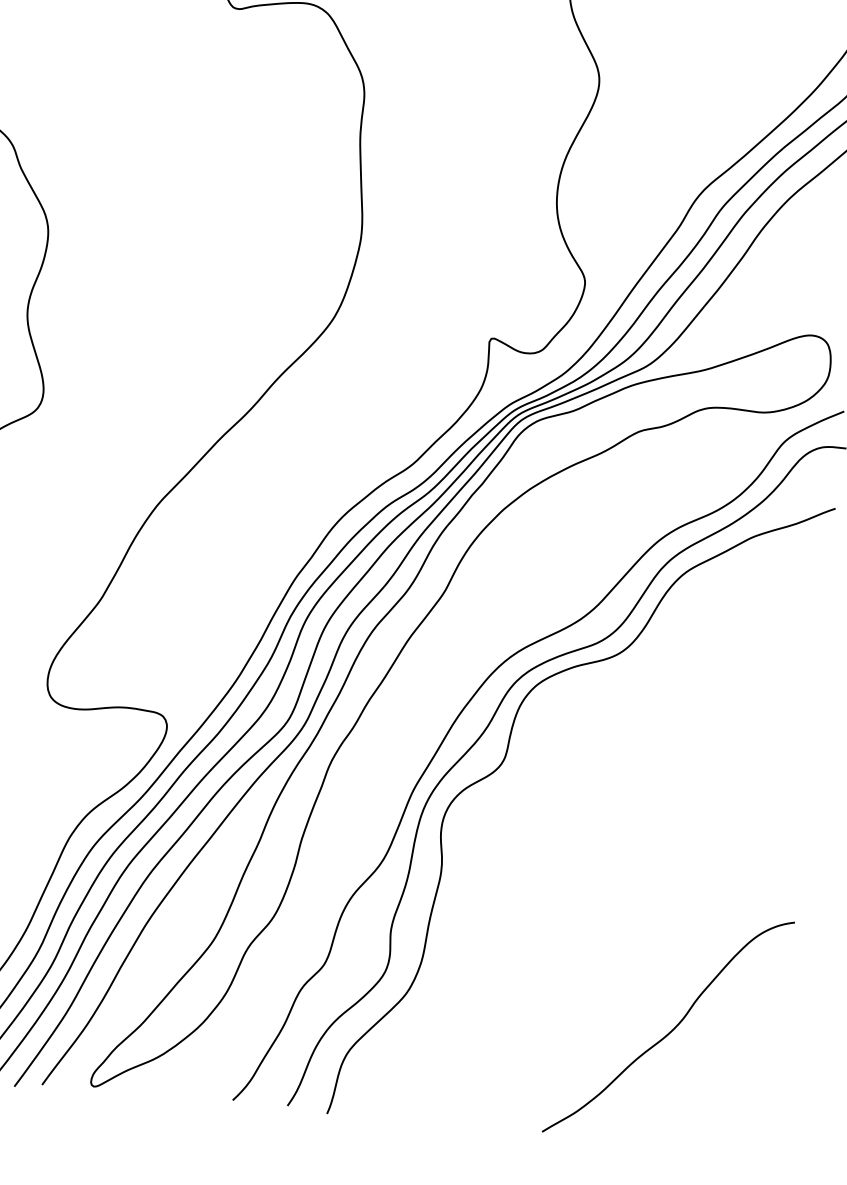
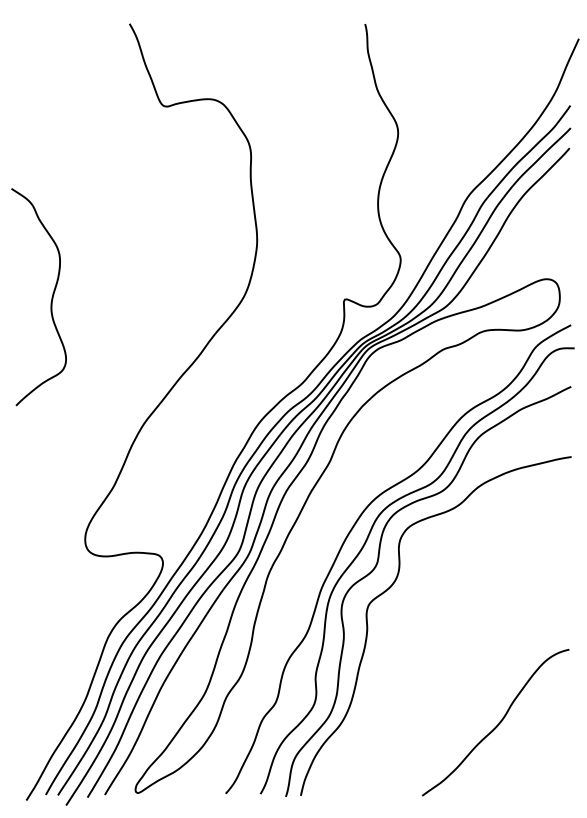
curve: (525, 797) -> (392, 586), added

